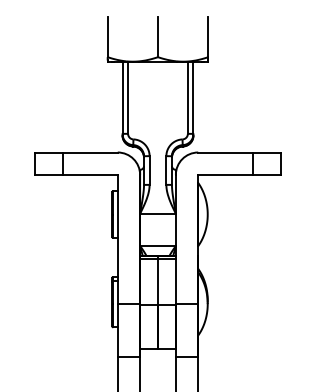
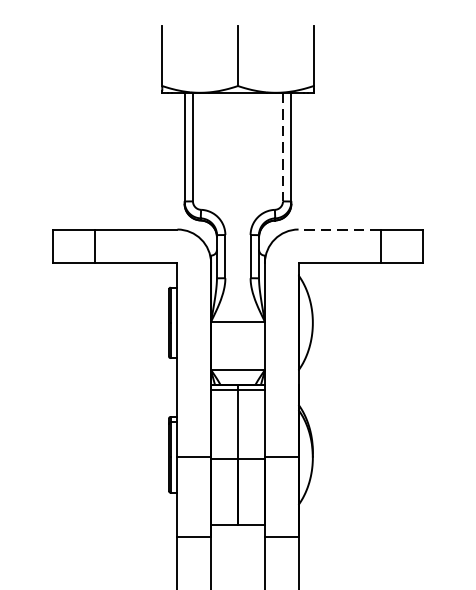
line: (187, 98) -> (282, 148), solid -> dashed
line: (225, 152) -> (339, 229), solid -> dashed

